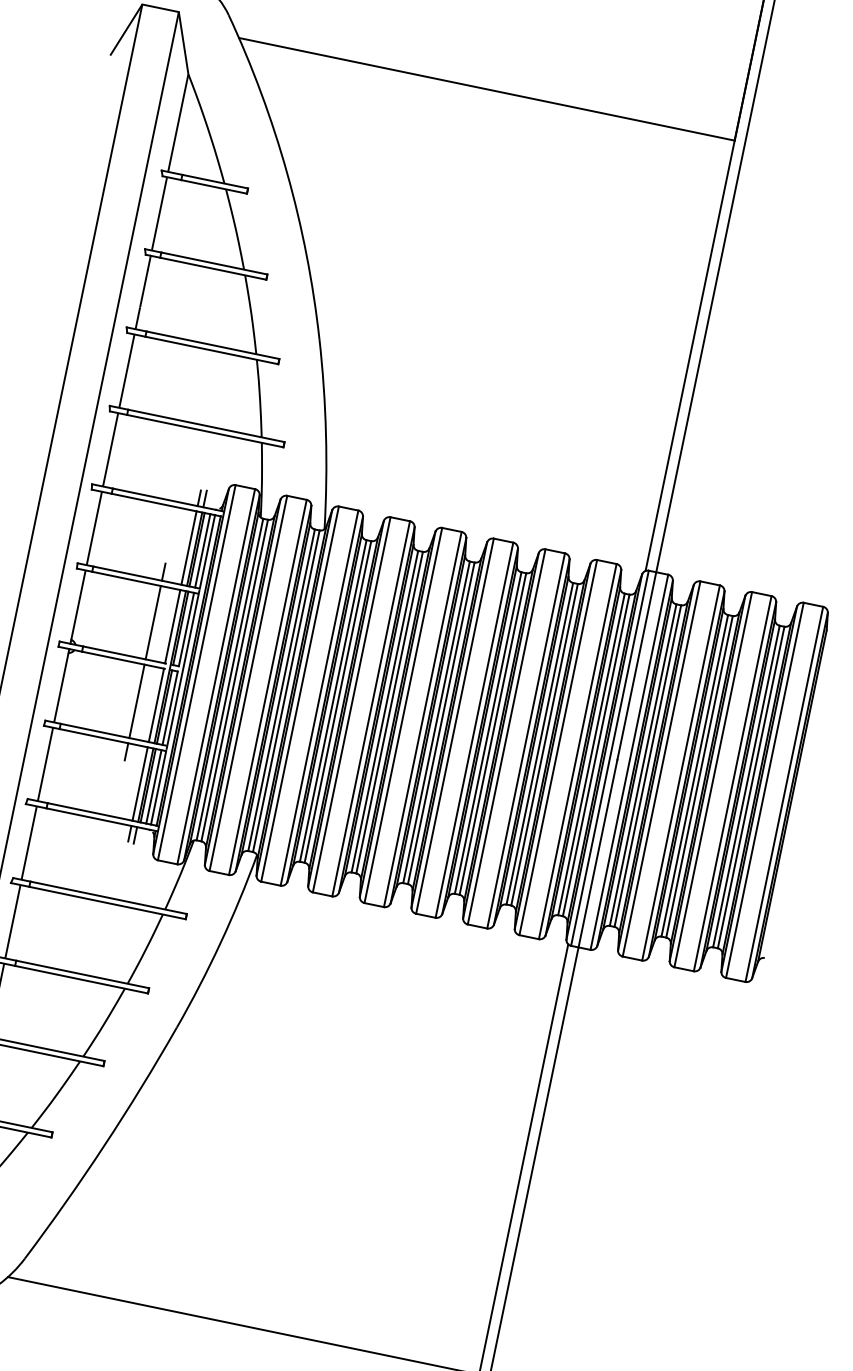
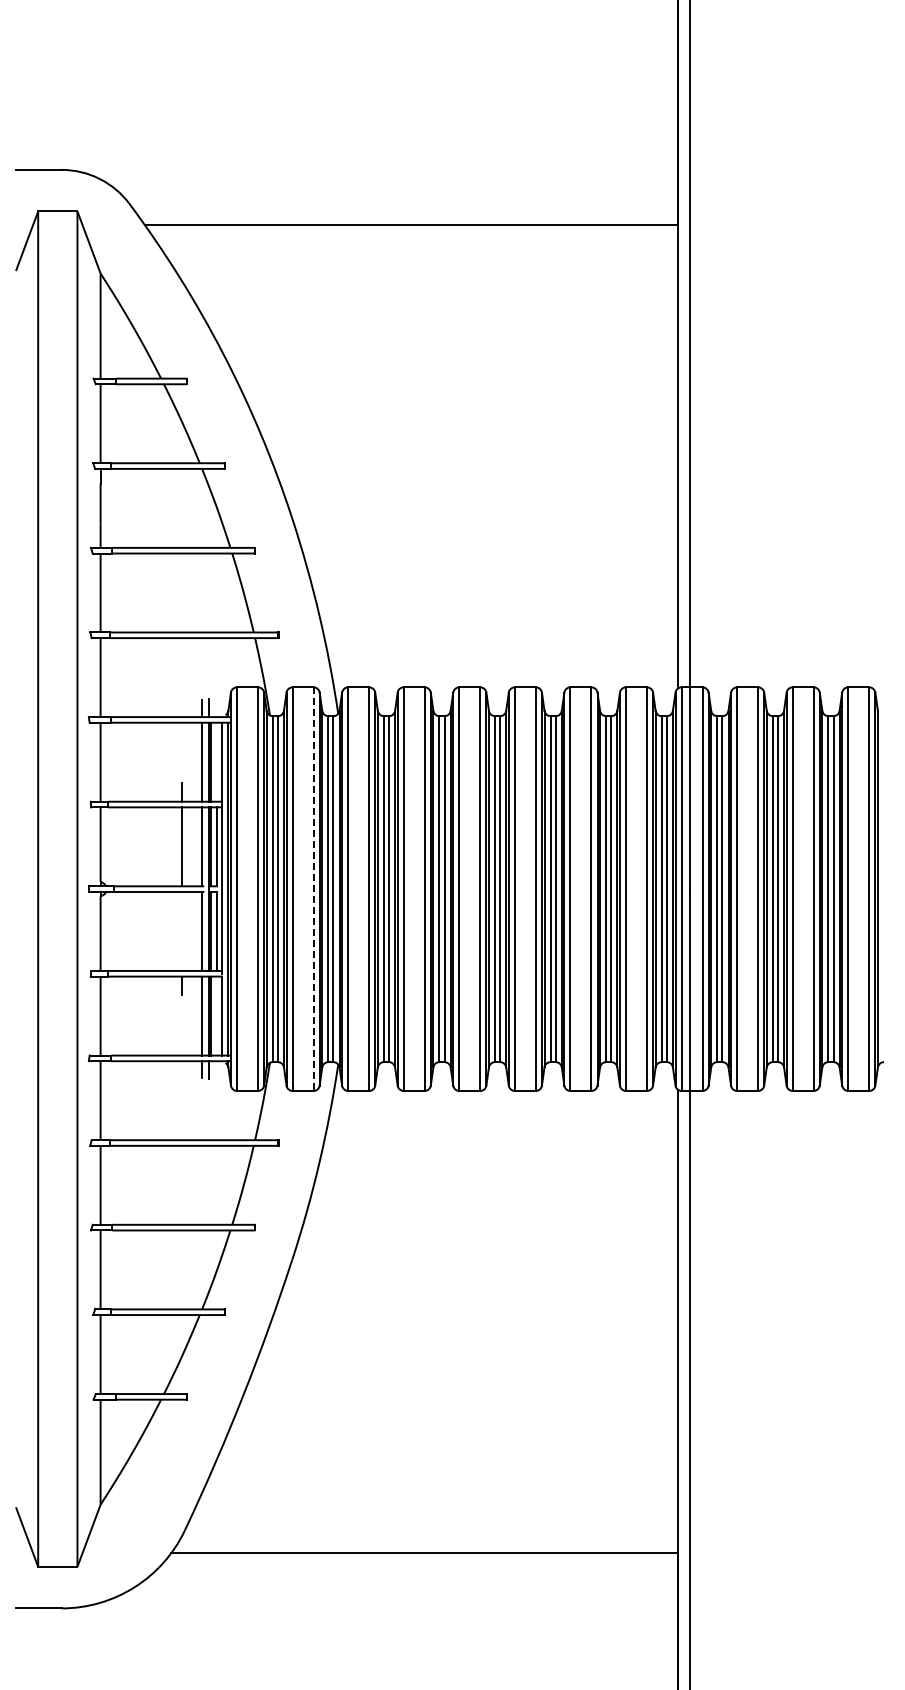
line: (203, 550) -> (217, 761), removed
line: (267, 687) -> (313, 889), solid -> dashed
line: (136, 701) -> (181, 931), removed
line: (154, 786) -> (217, 1015), removed

